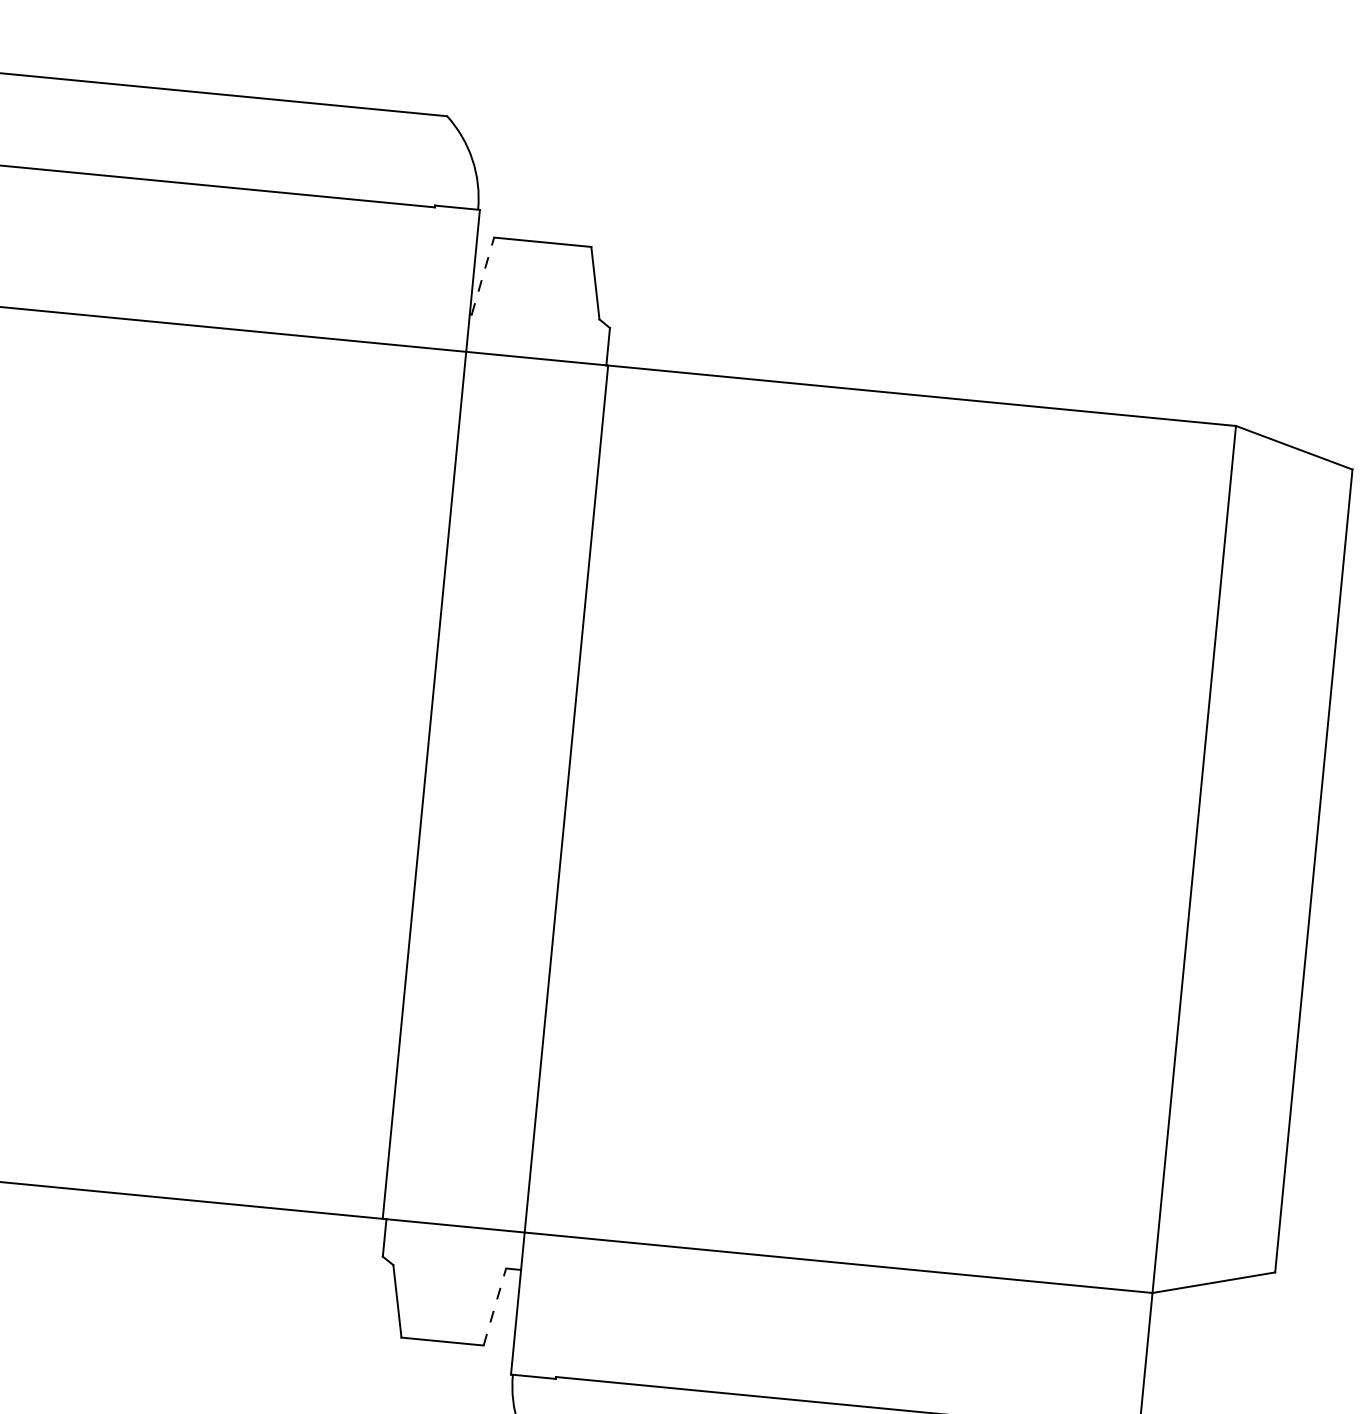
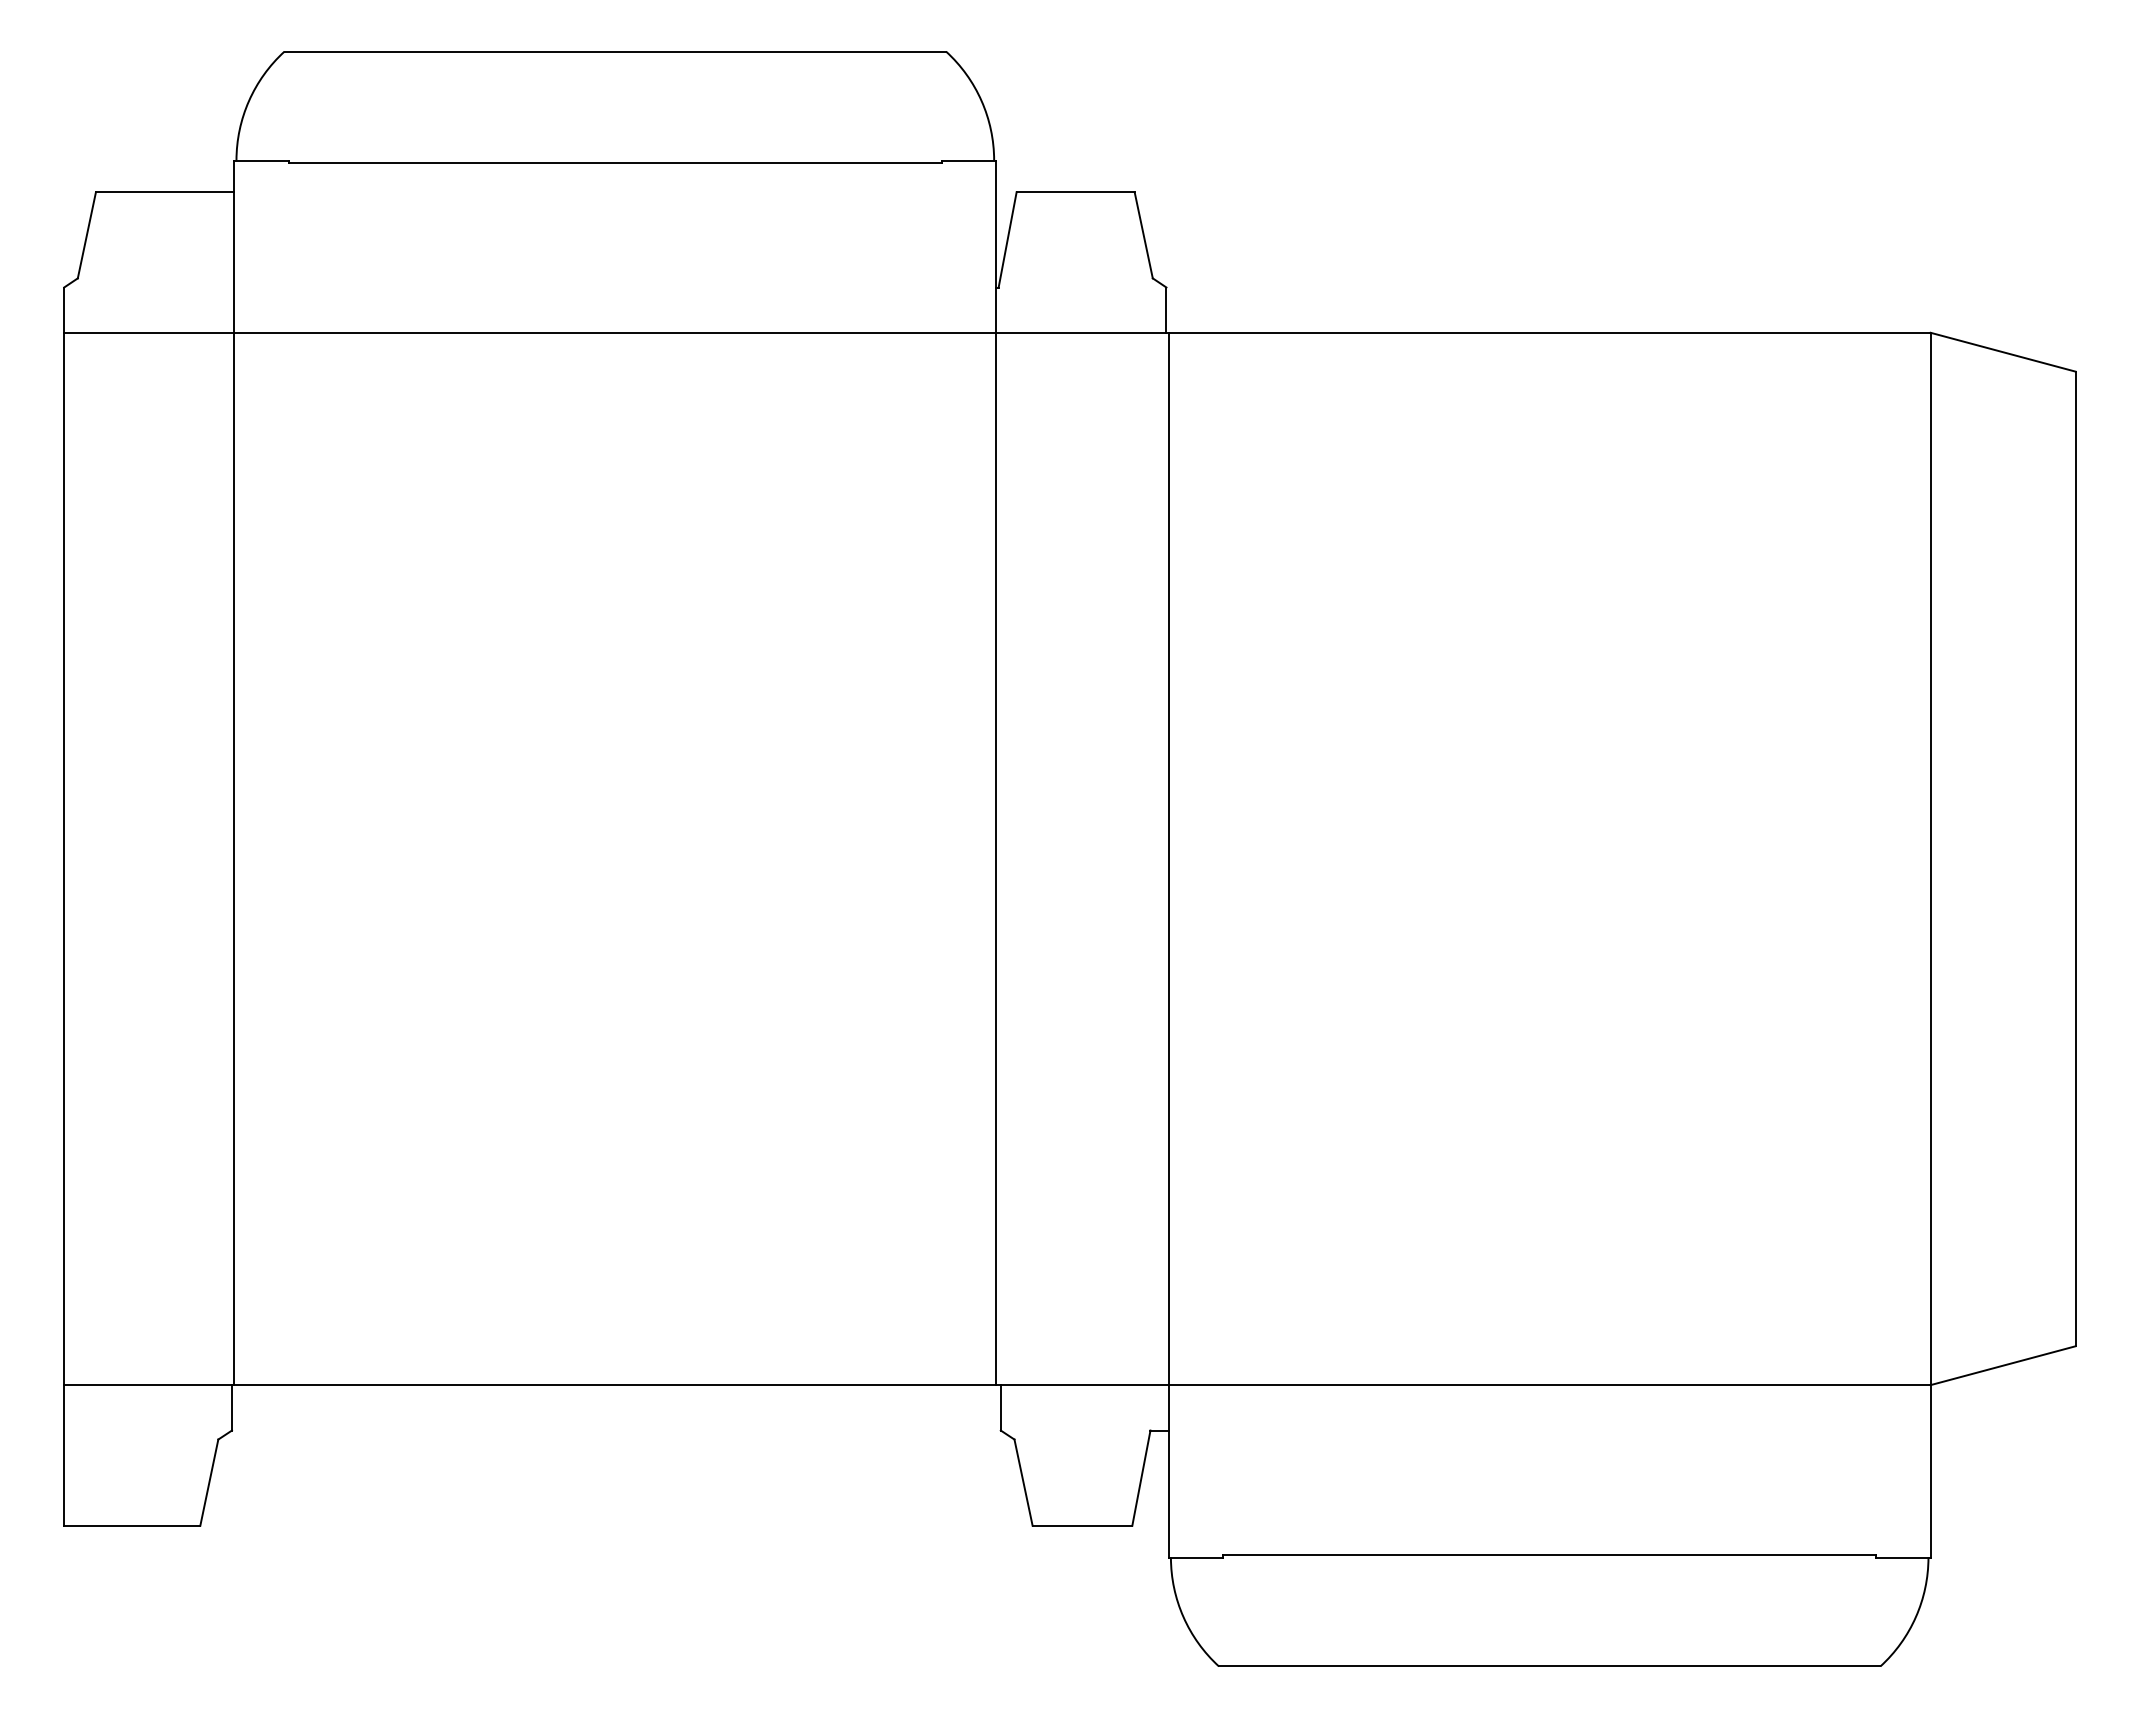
line: (482, 275) -> (1007, 239), dashed -> solid
line: (495, 1306) -> (1141, 1477), dashed -> solid

